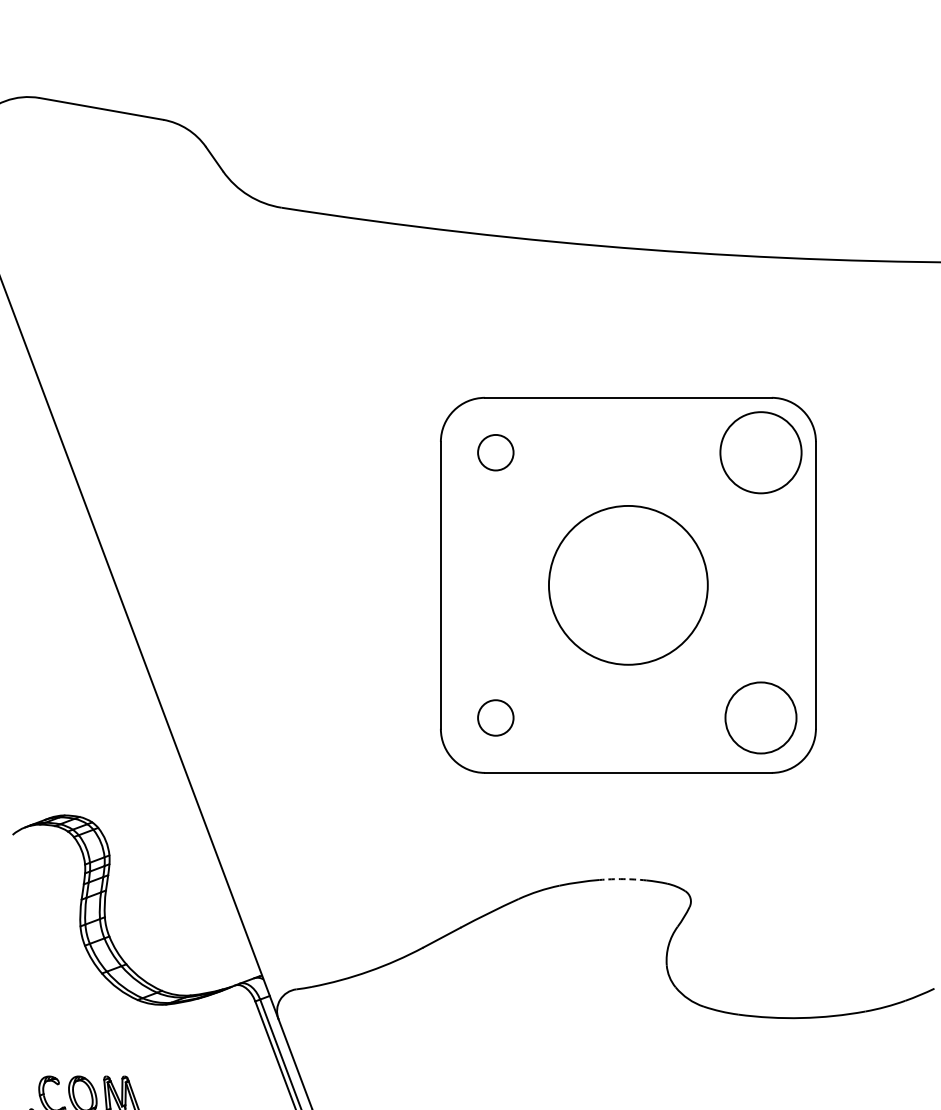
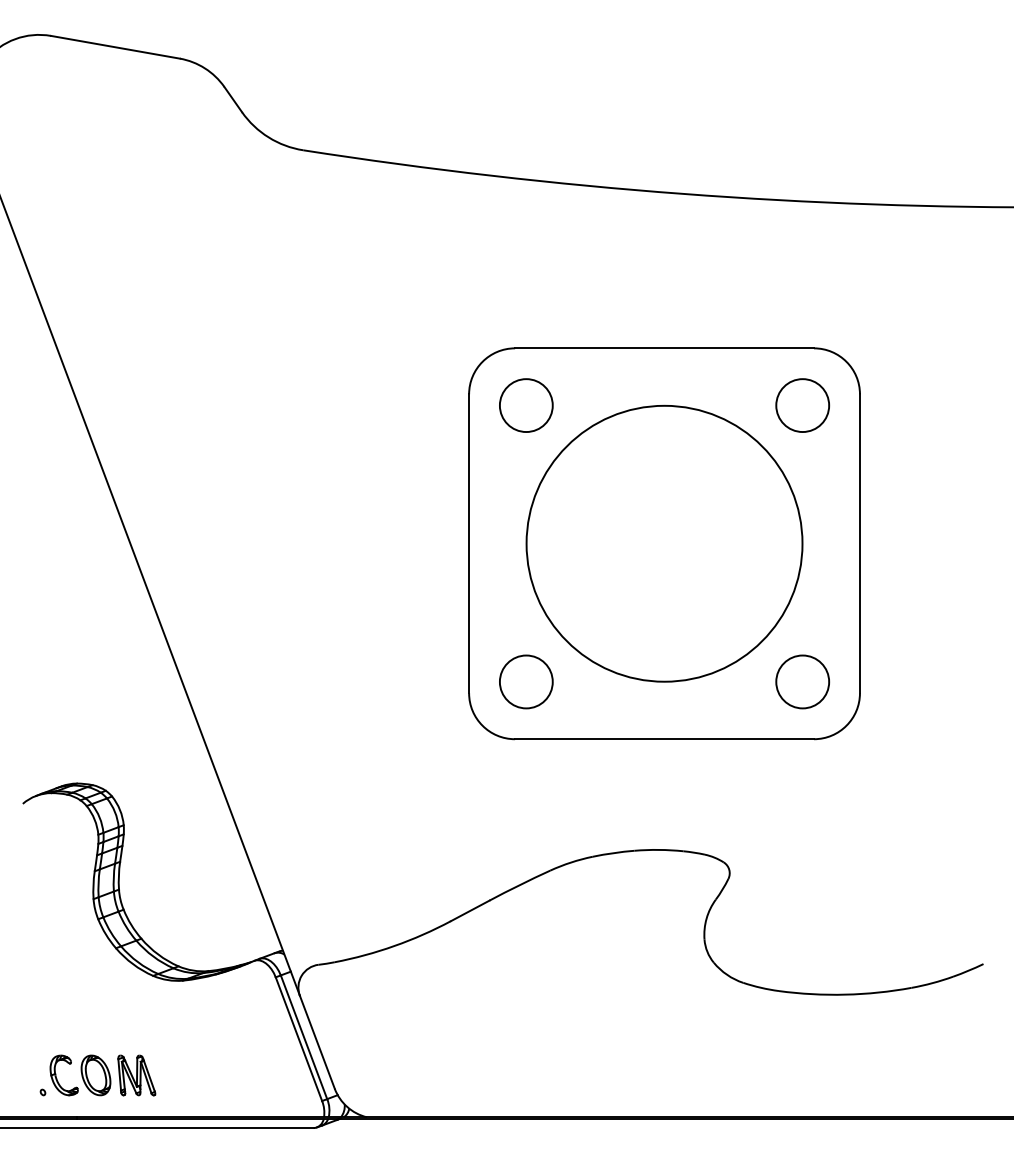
circle: (495, 452) -> (526, 405), size x1.43
circle: (760, 452) -> (802, 405), size x0.62
circle: (628, 585) -> (664, 543), size x1.67
circle: (495, 717) -> (526, 681), size x1.43
circle: (760, 717) -> (802, 681), size x0.71
arc: (623, 878) -> (659, 849), dashed -> solid

